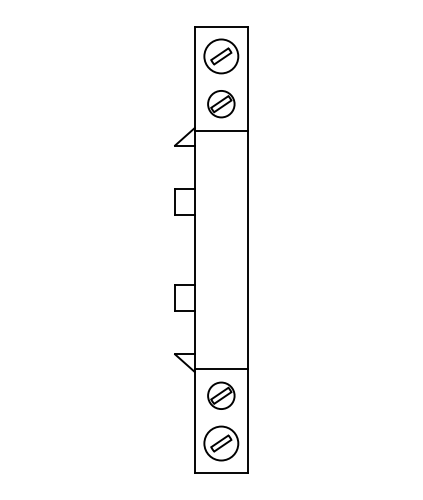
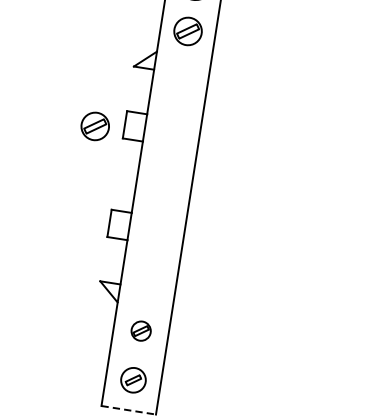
line: (220, 130) -> (182, 58), removed
part: (147, 208) -> (95, 126), added
line: (220, 369) -> (144, 304), removed
part: (221, 395) -> (141, 330), size x0.7
part: (221, 443) -> (133, 380), size x0.7
line: (221, 472) -> (128, 410), solid -> dashed

